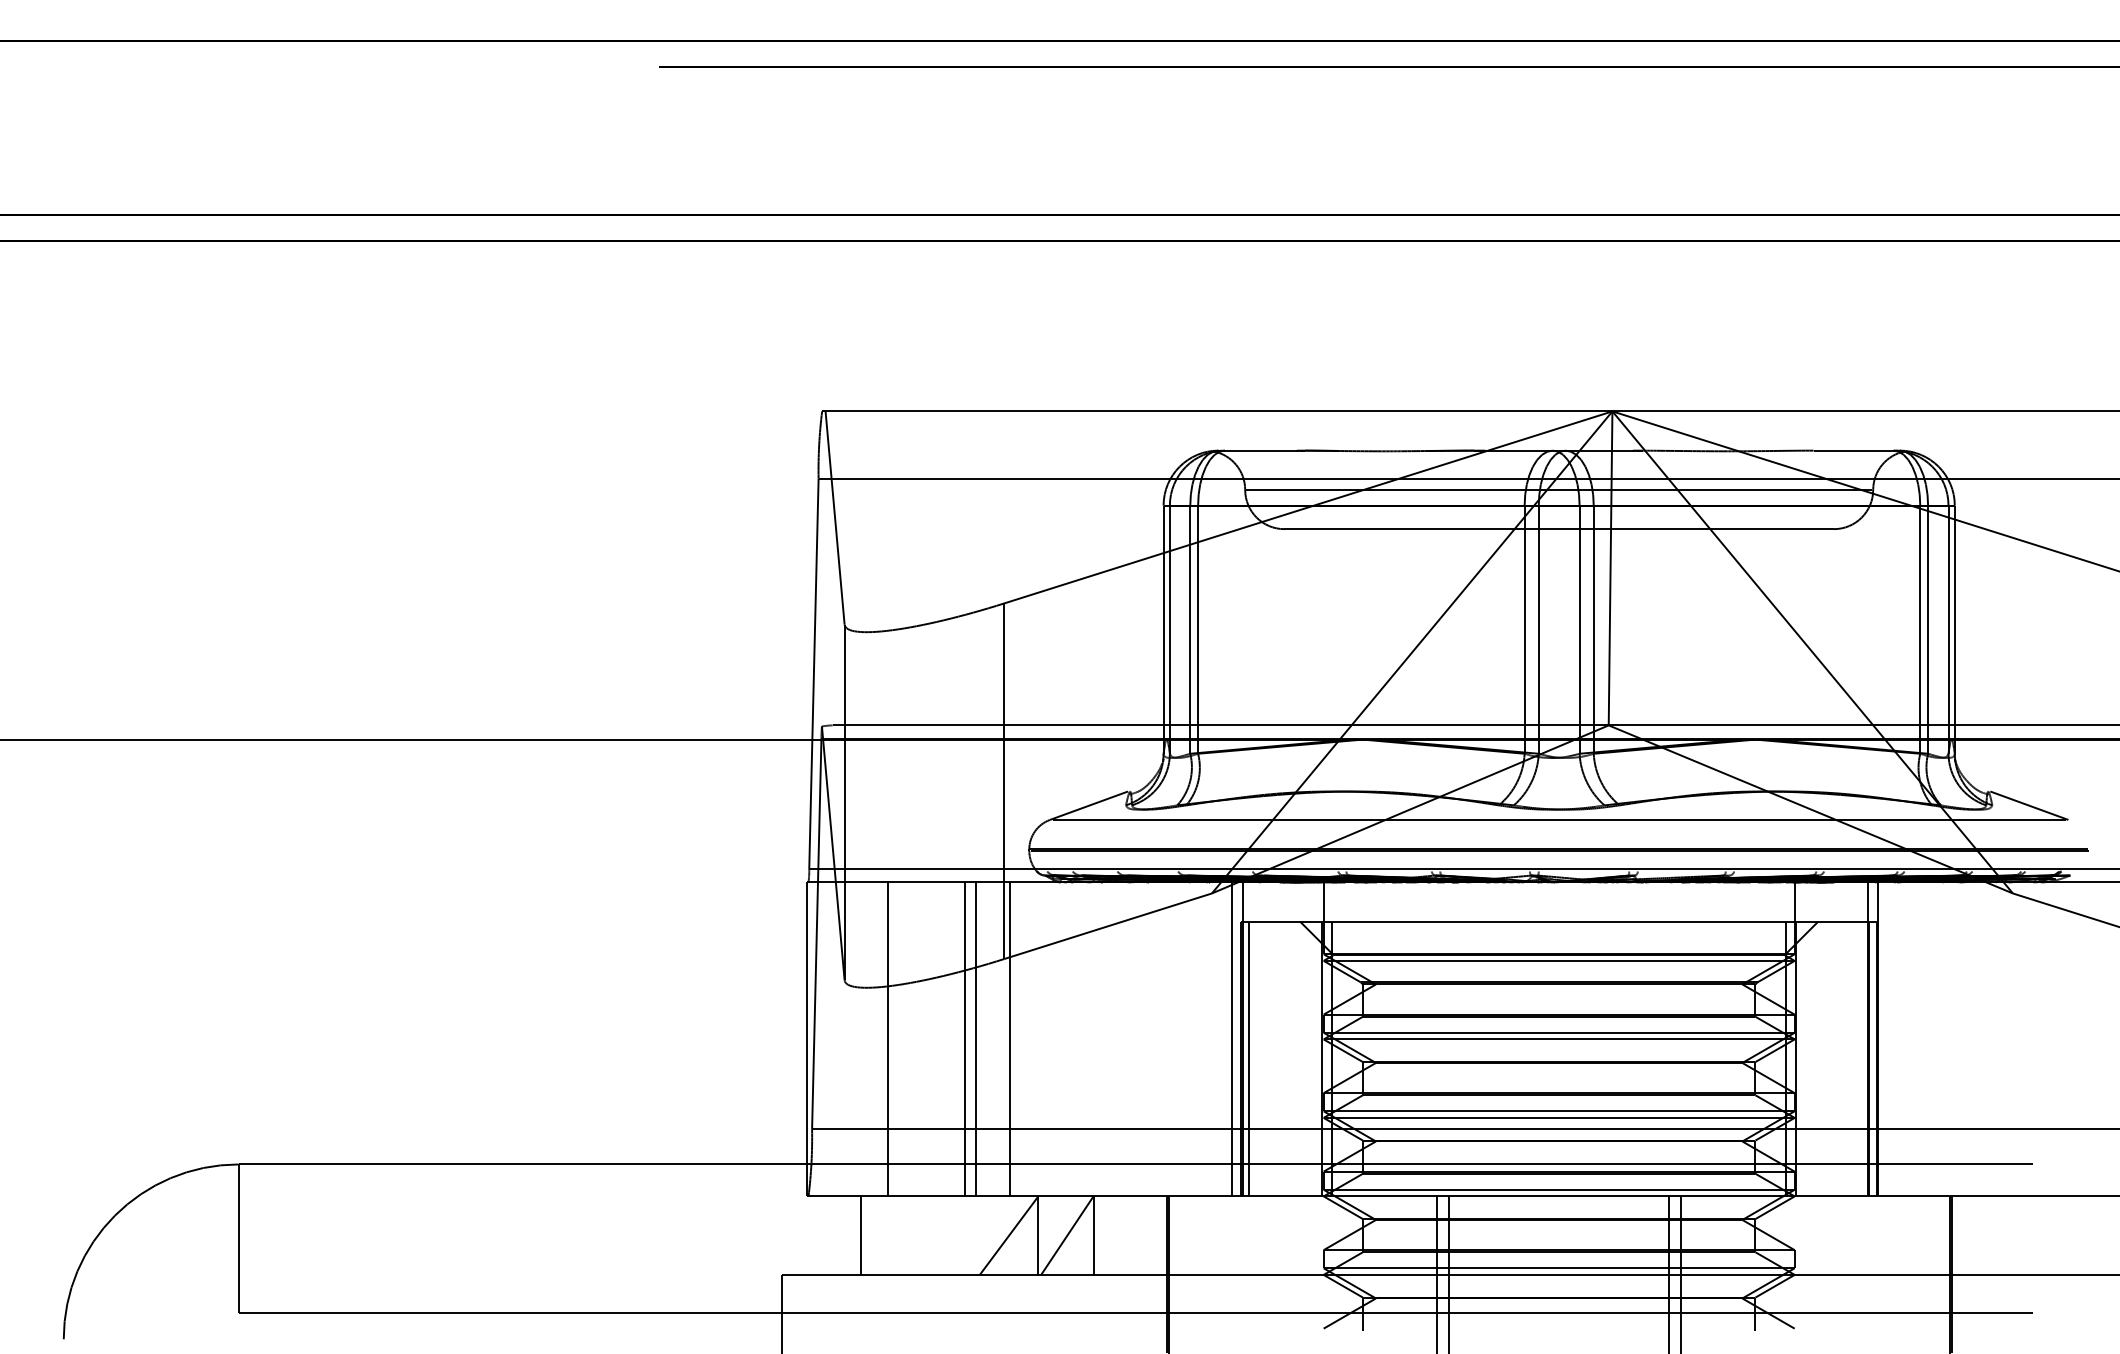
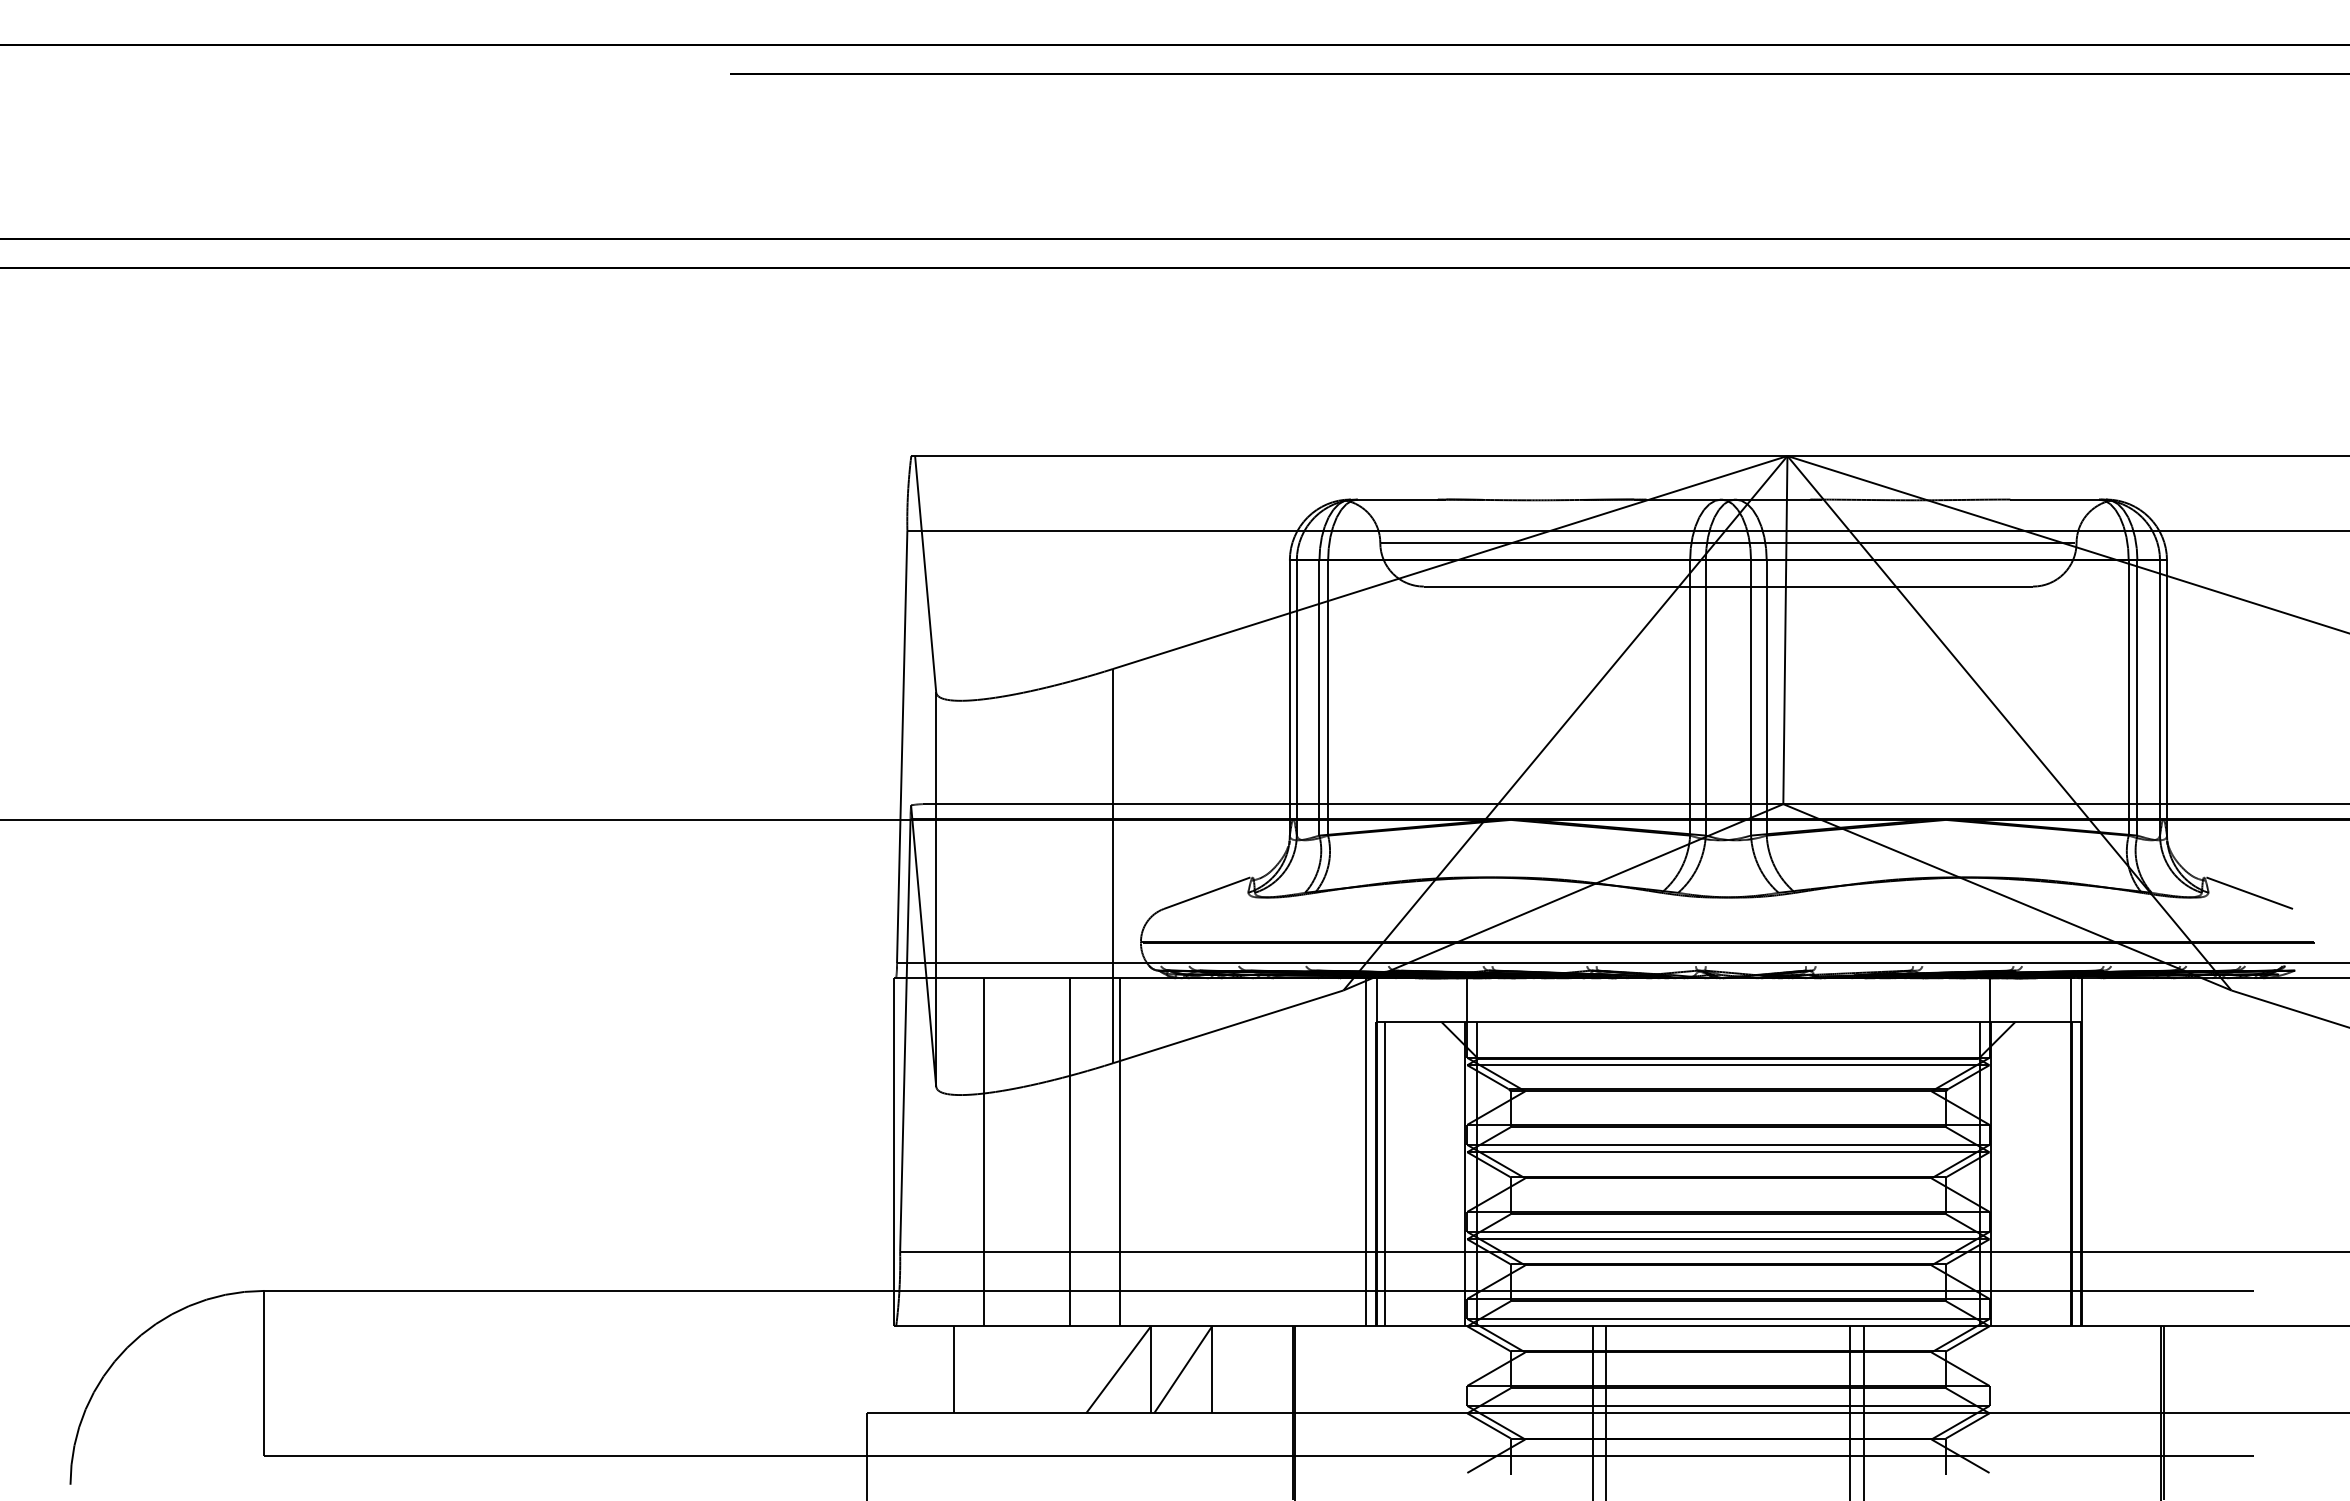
line: (1558, 819) -> (1727, 908), removed
line: (975, 1039) -> (1081, 1152), removed

